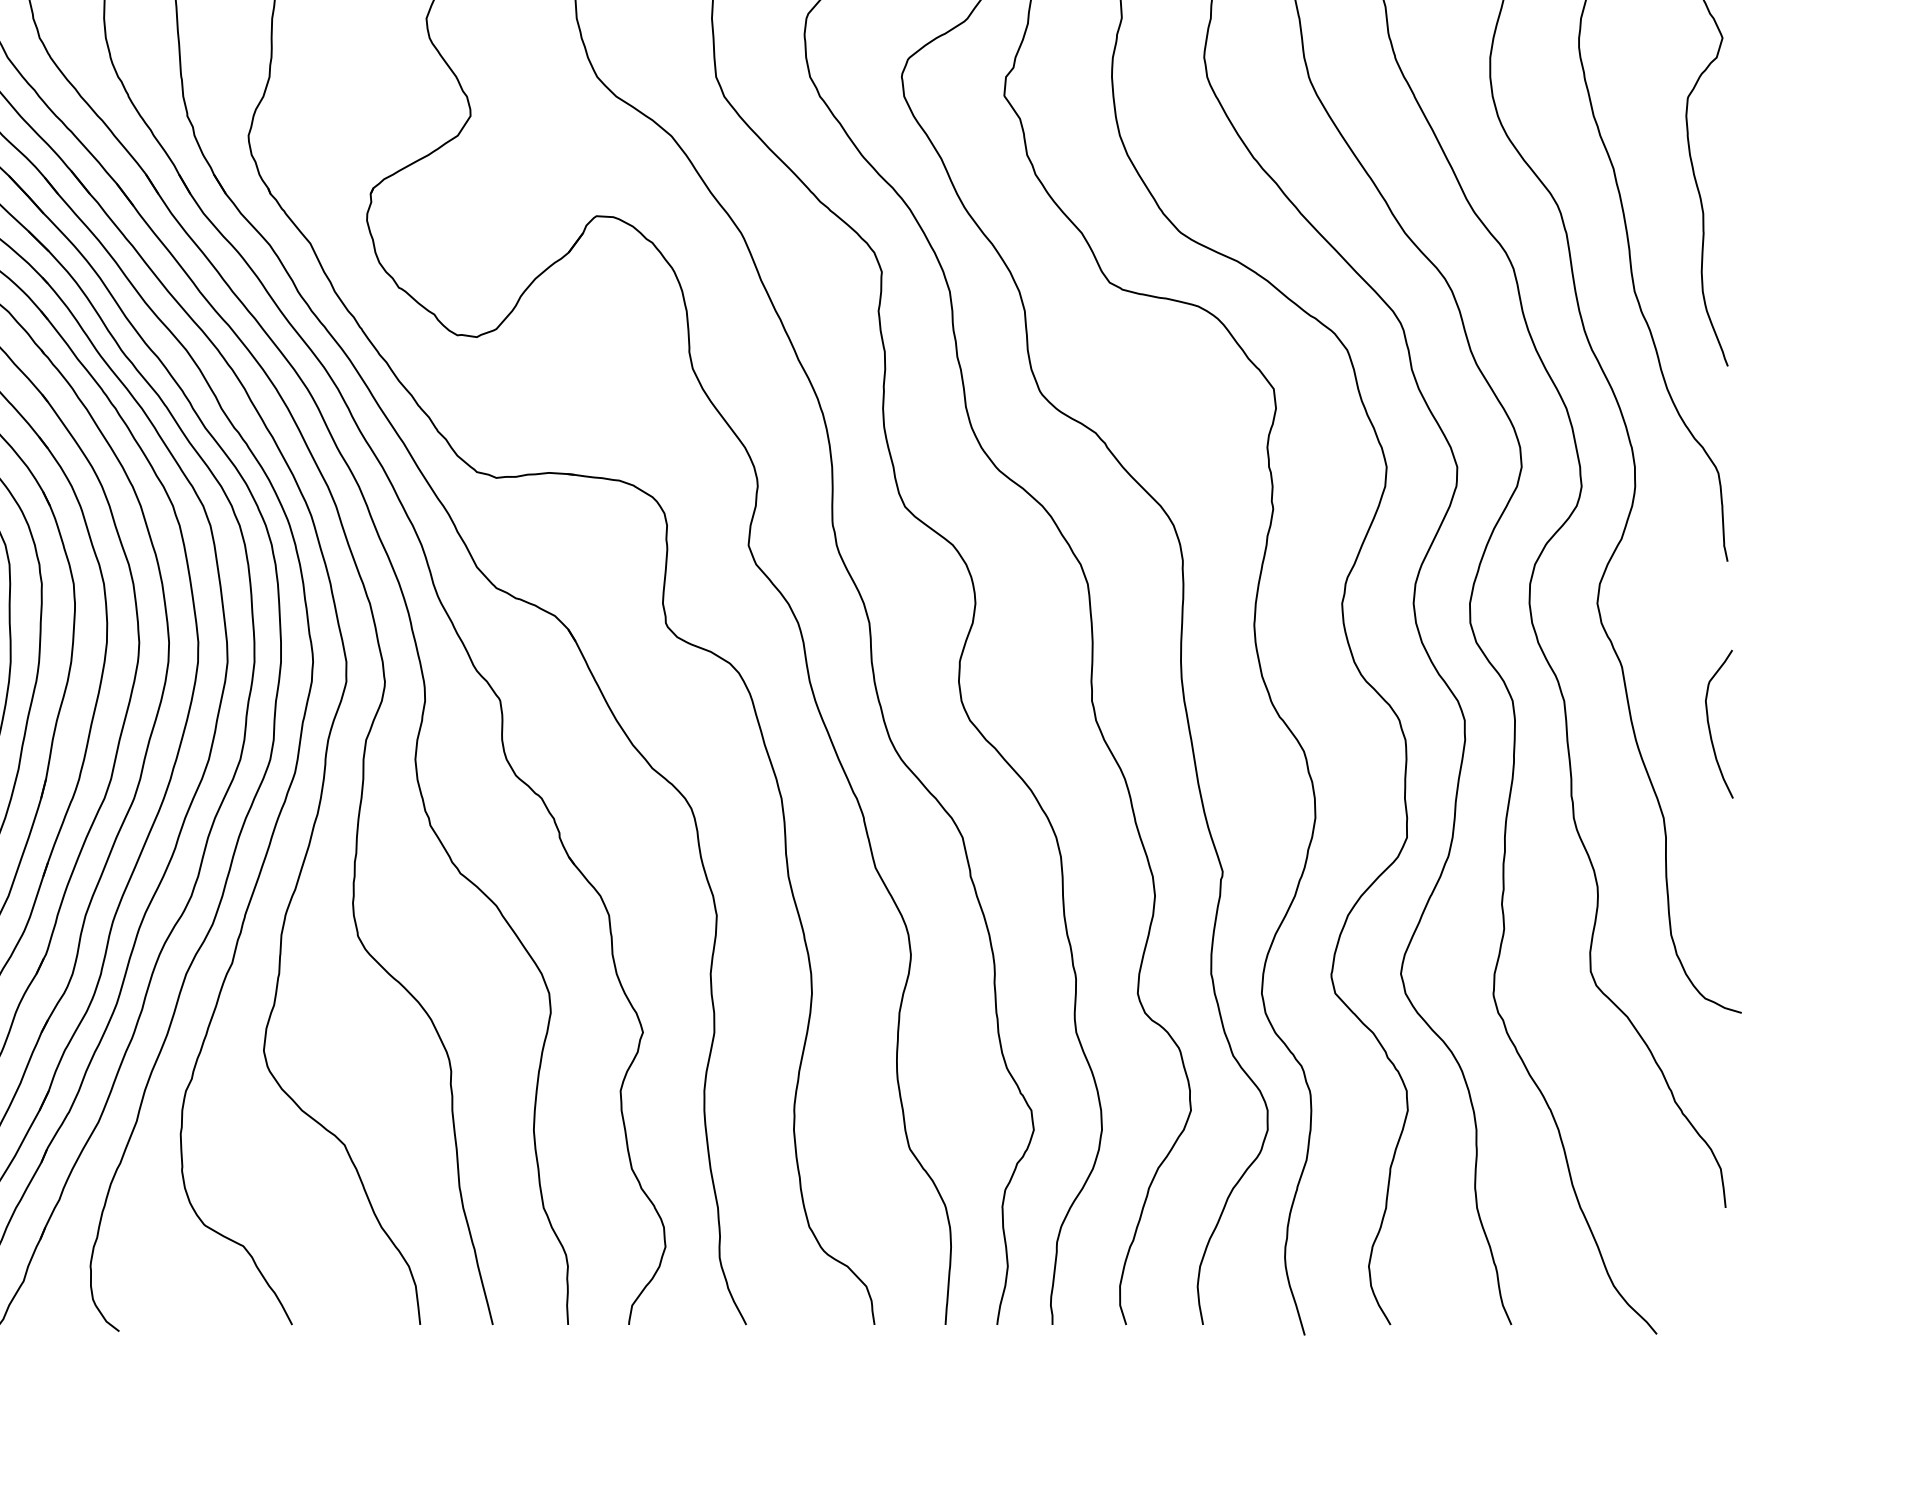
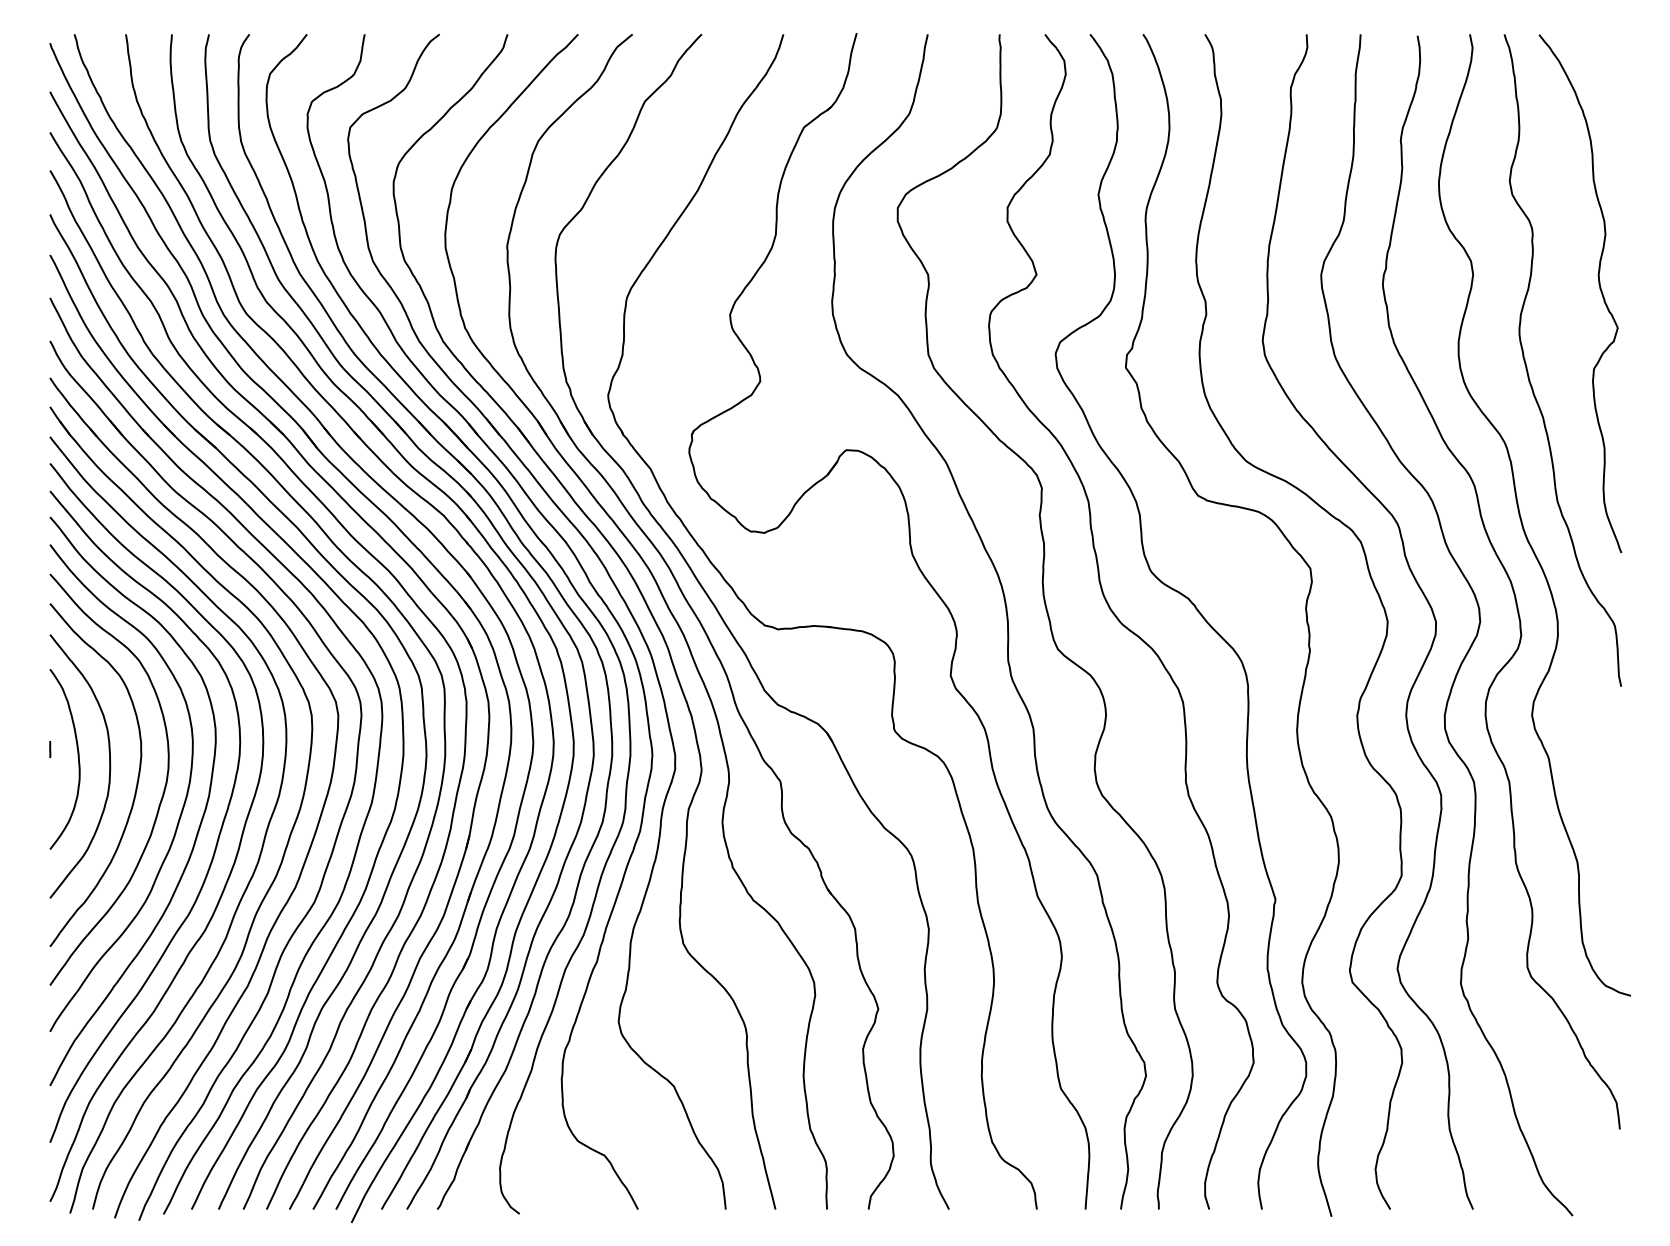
curve: (1710, 724) -> (1609, 798), removed

